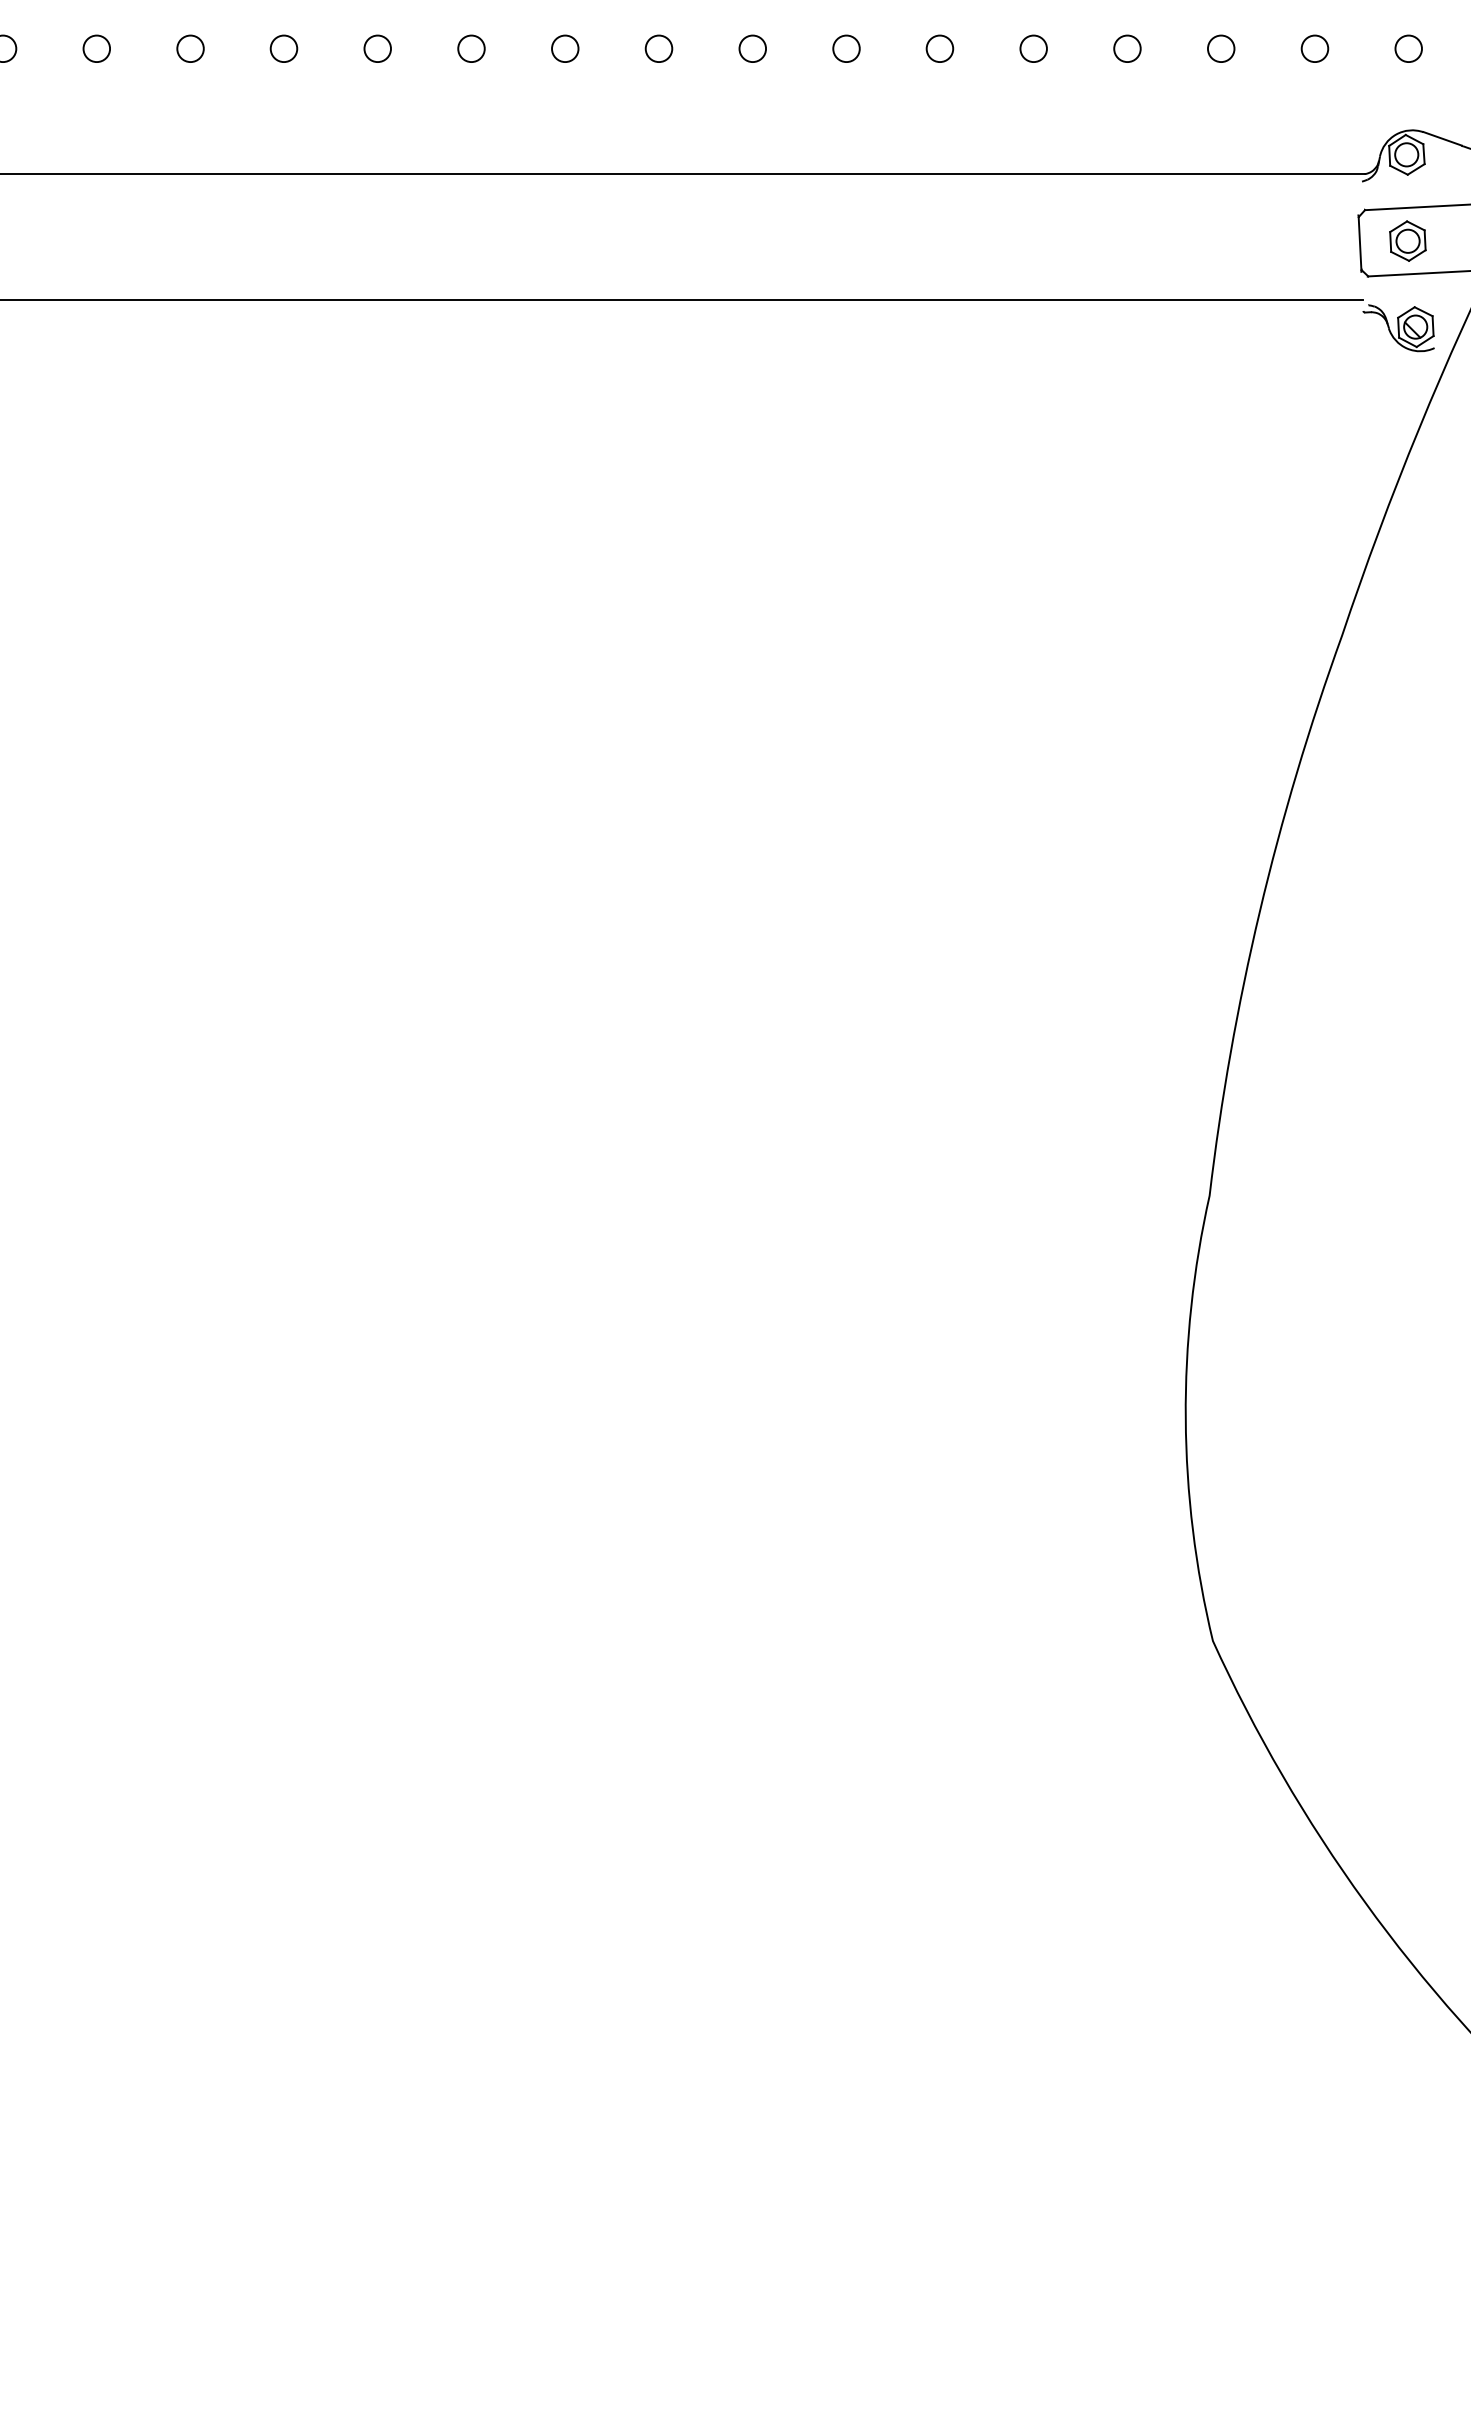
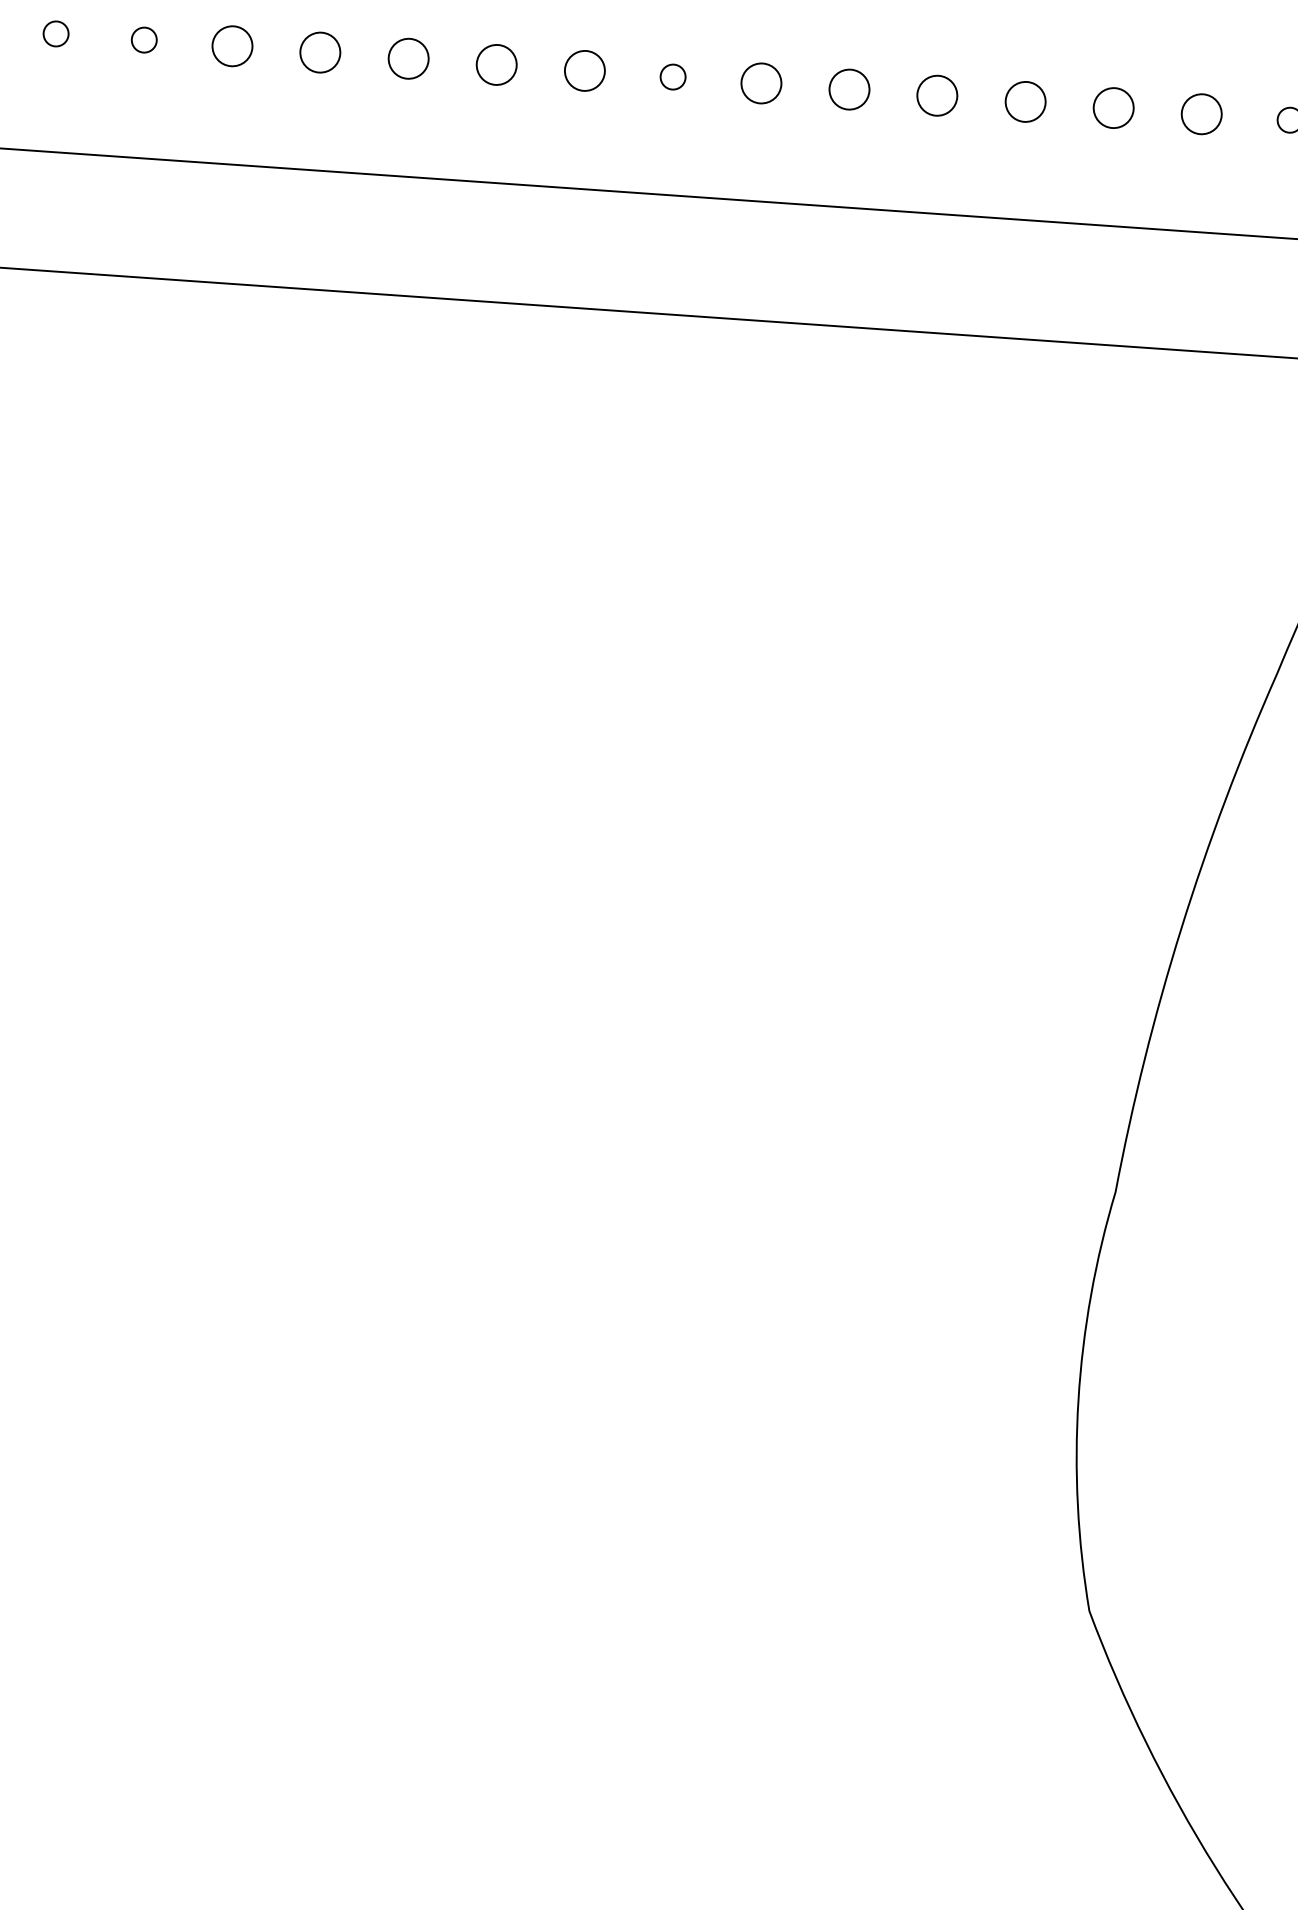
circle: (190, 48) -> (232, 45), size x1.6
circle: (283, 48) -> (319, 52), size x1.6
circle: (377, 48) -> (408, 58), size x1.6
circle: (471, 48) -> (496, 64), size x1.6
circle: (565, 48) -> (585, 70), size x1.6
circle: (752, 48) -> (761, 82), size x1.6
circle: (846, 48) -> (849, 89), size x1.6
circle: (939, 48) -> (936, 95), size x1.6
circle: (1033, 48) -> (1025, 101), size x1.6
circle: (1127, 48) -> (1113, 107), size x1.6
circle: (1221, 48) -> (1202, 113), size x1.6

